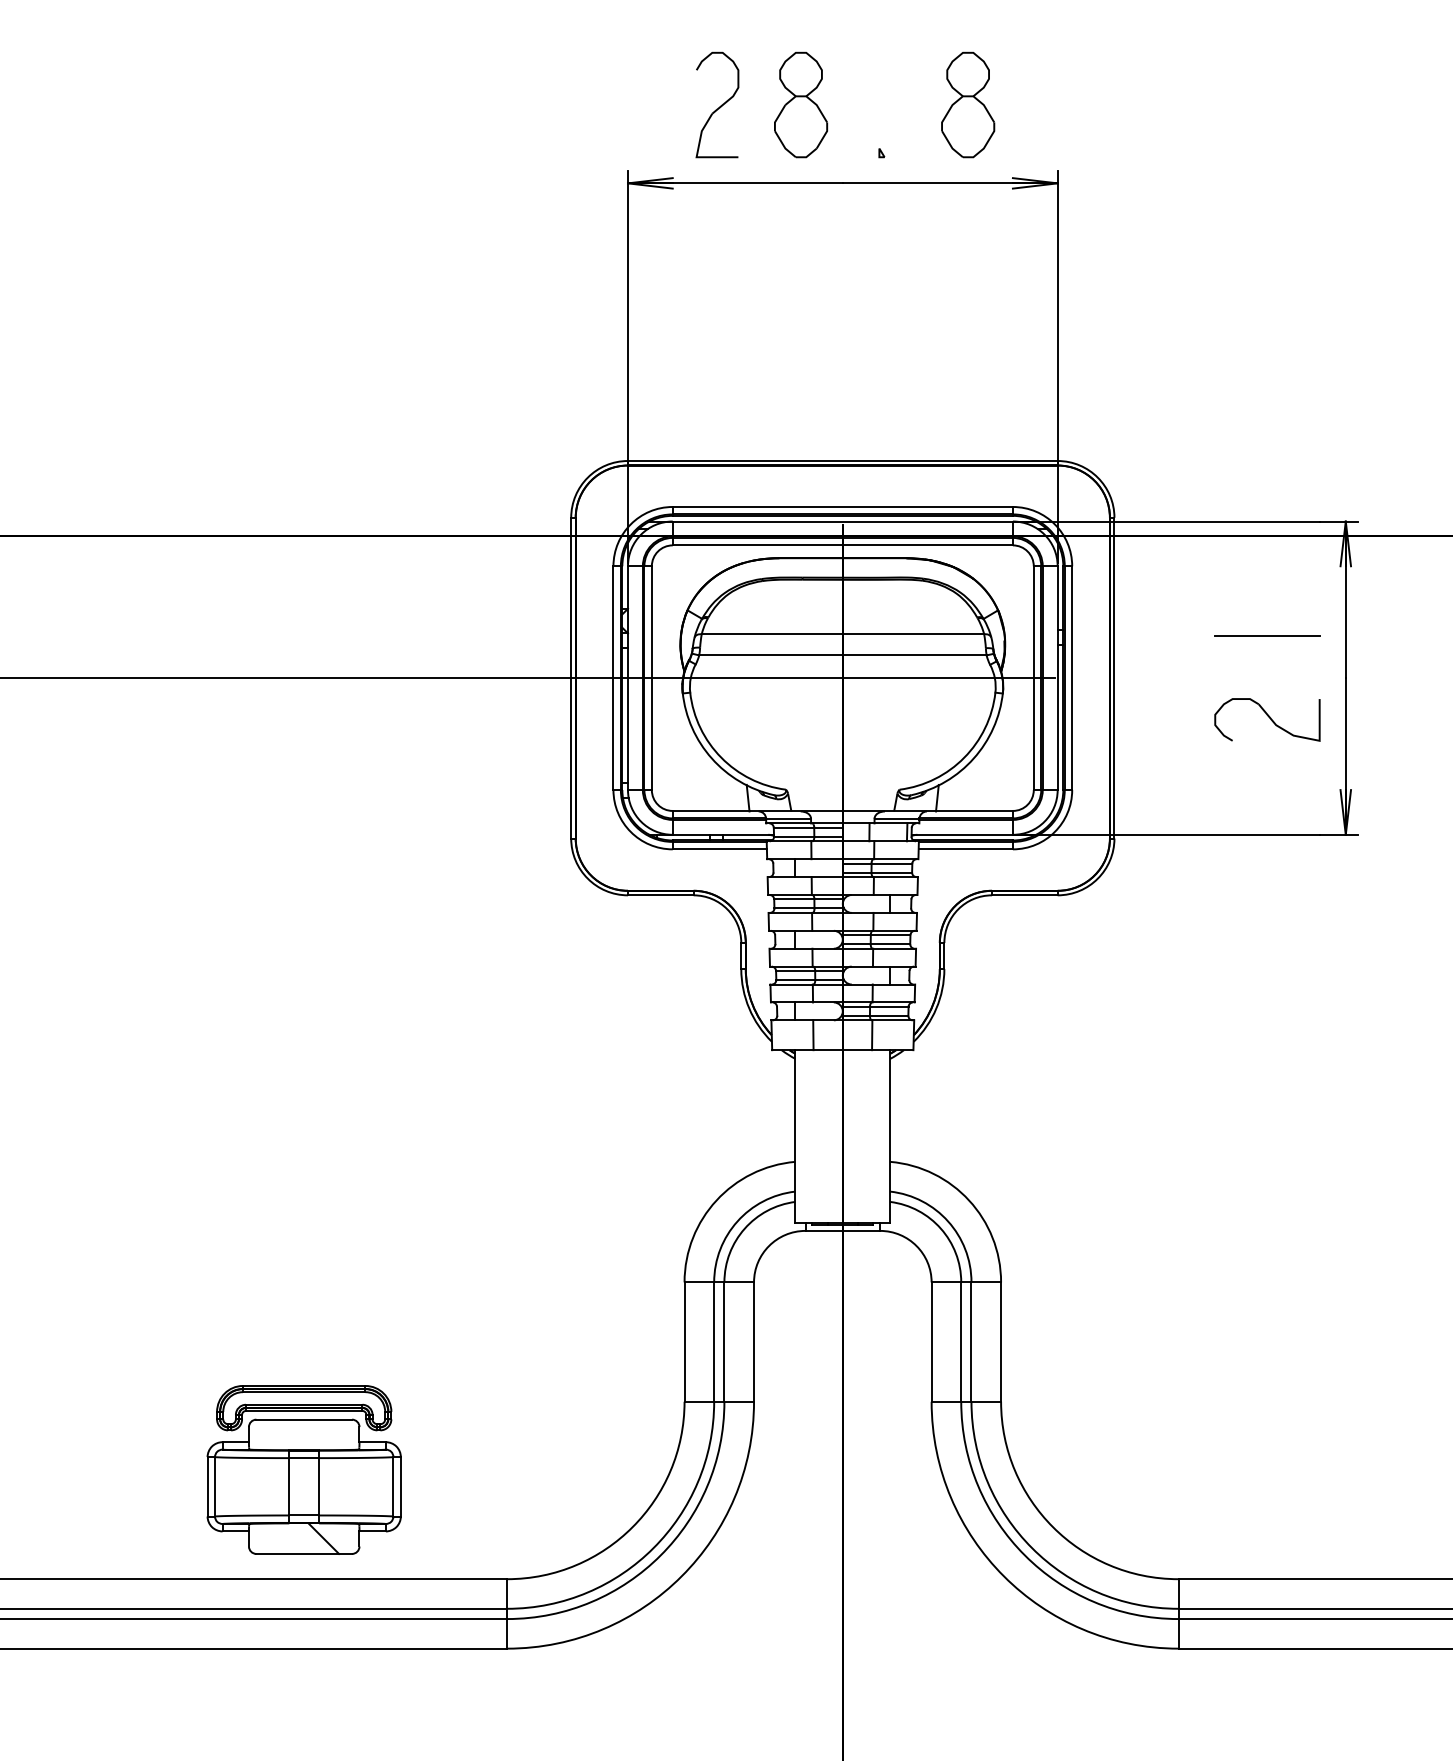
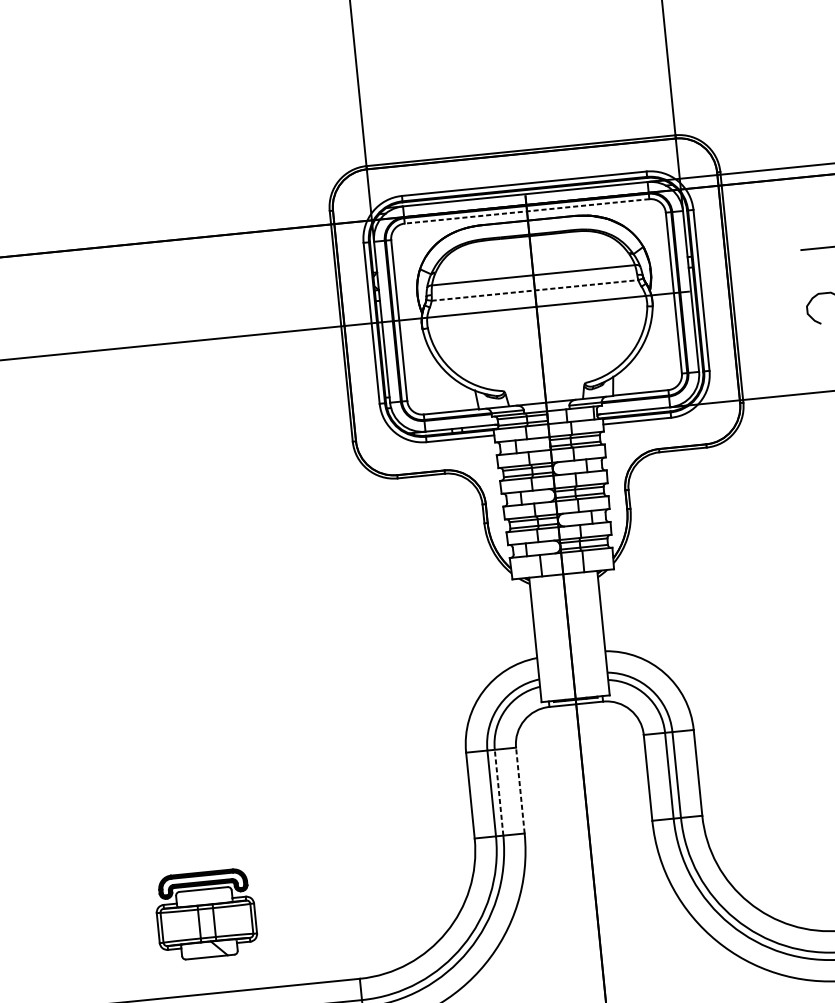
line: (842, 545) -> (526, 211), solid -> dashed
line: (842, 655) -> (534, 290), solid -> dashed
line: (724, 1342) -> (499, 793), solid -> dashed
line: (754, 1342) -> (520, 790), solid -> dashed
part: (303, 1469) -> (205, 914), size x0.7

